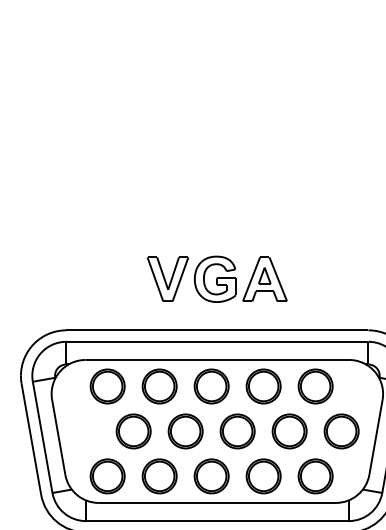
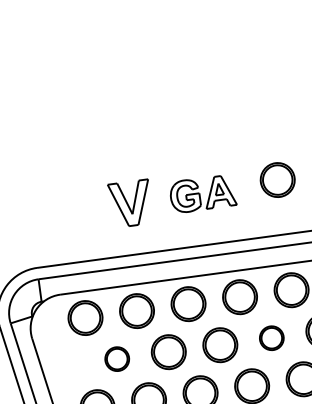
part: (316, 275) -> (277, 180), added
part: (240, 278) -> (202, 193), size x0.7
part: (133, 431) -> (117, 359), size x0.7
part: (289, 431) -> (271, 338), size x0.7

